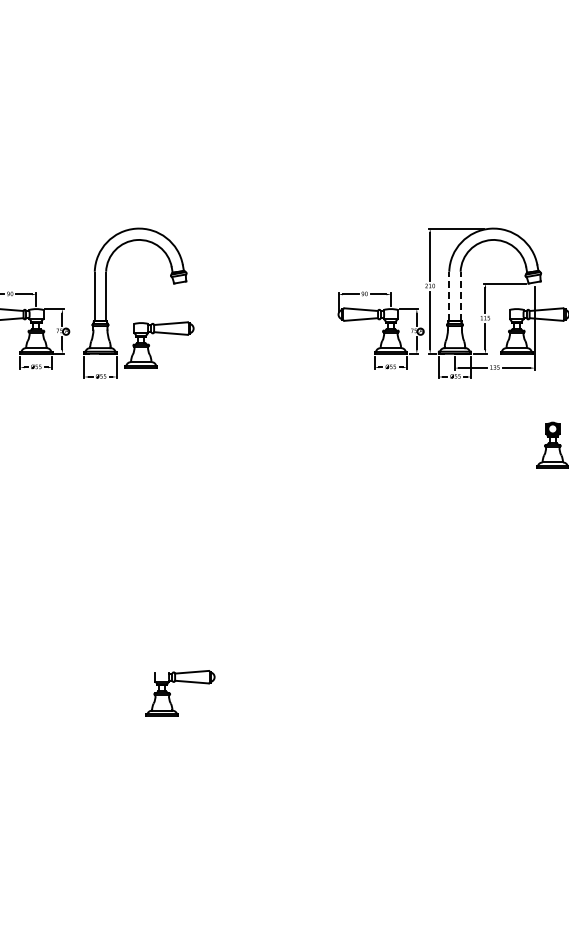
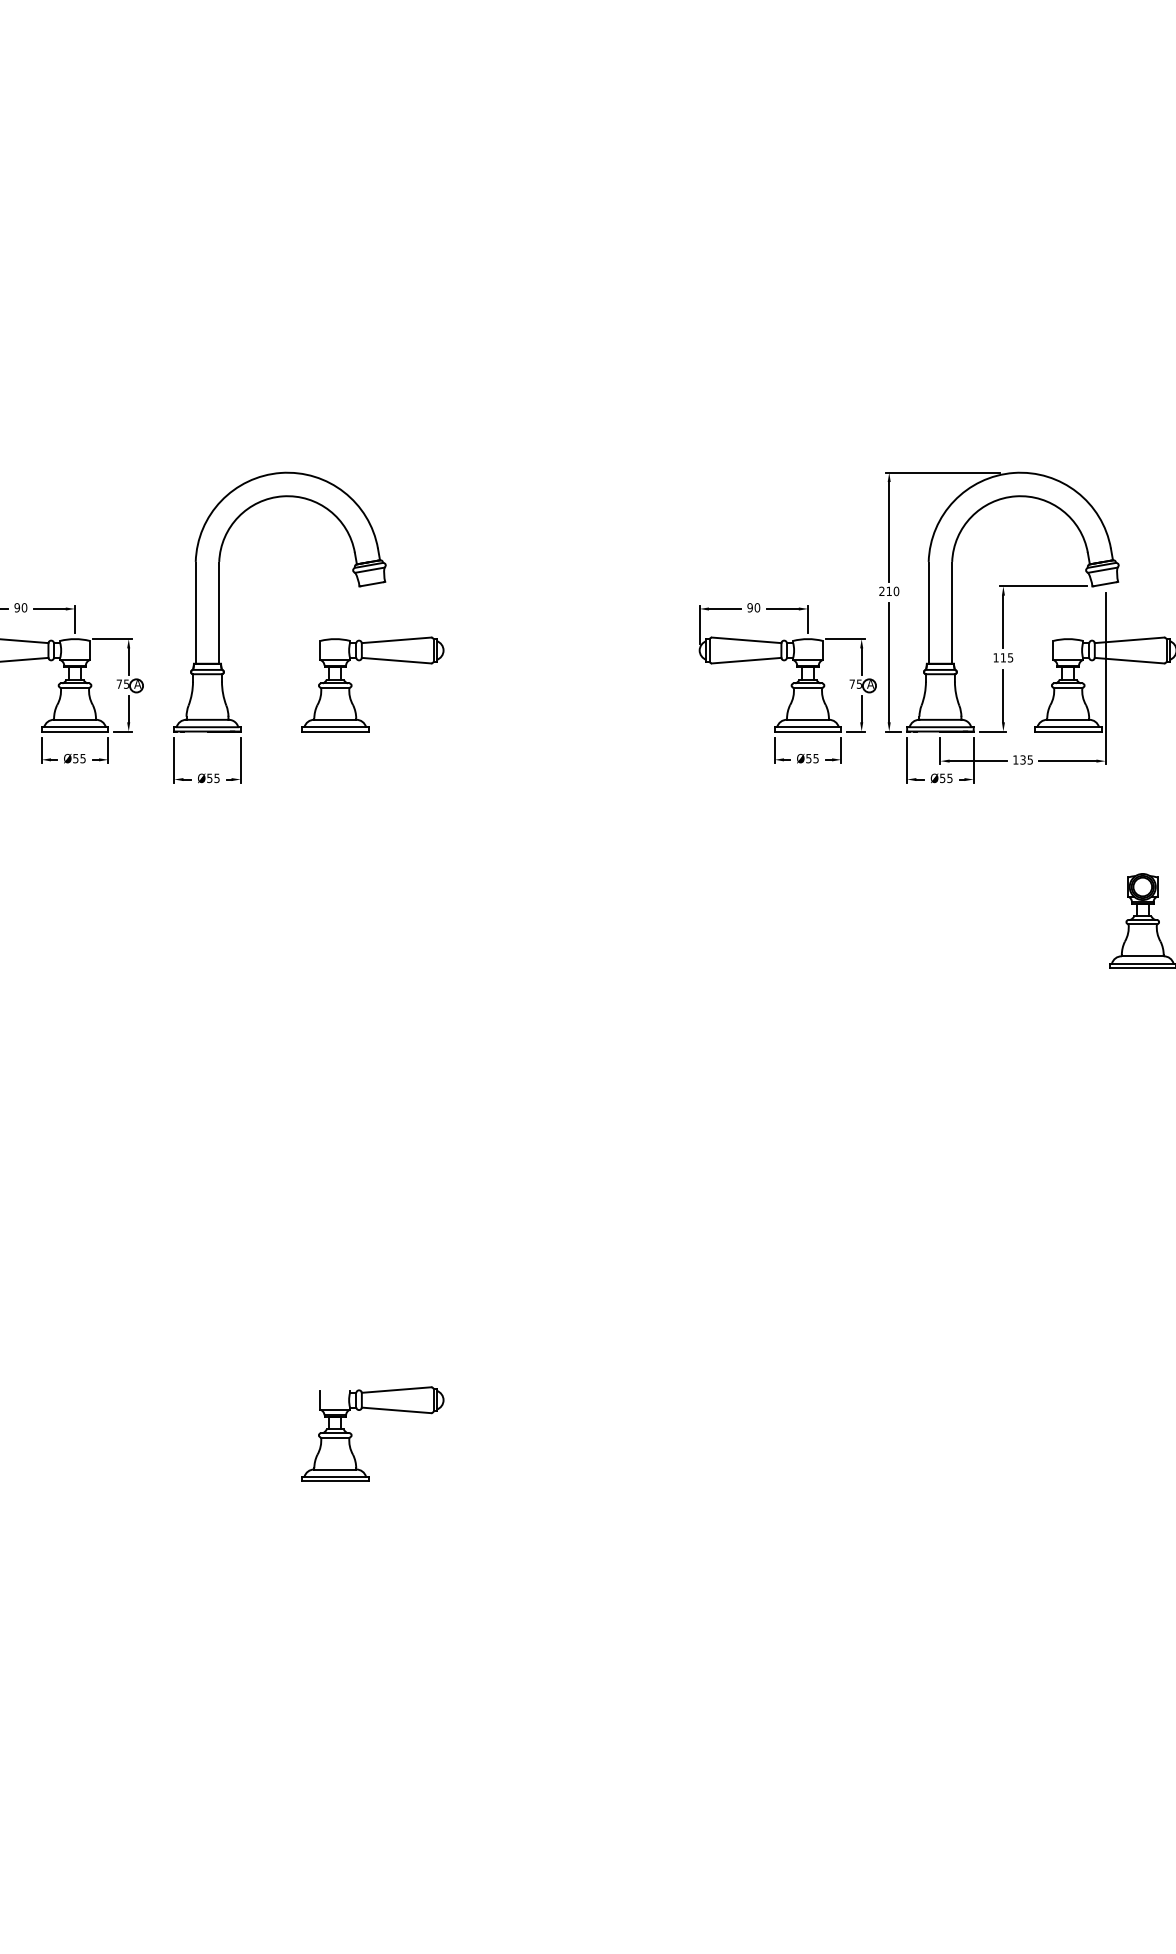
line: (449, 296) -> (929, 613), dashed -> solid
line: (460, 296) -> (951, 613), dashed -> solid
part: (149, 344) -> (352, 683), moved

